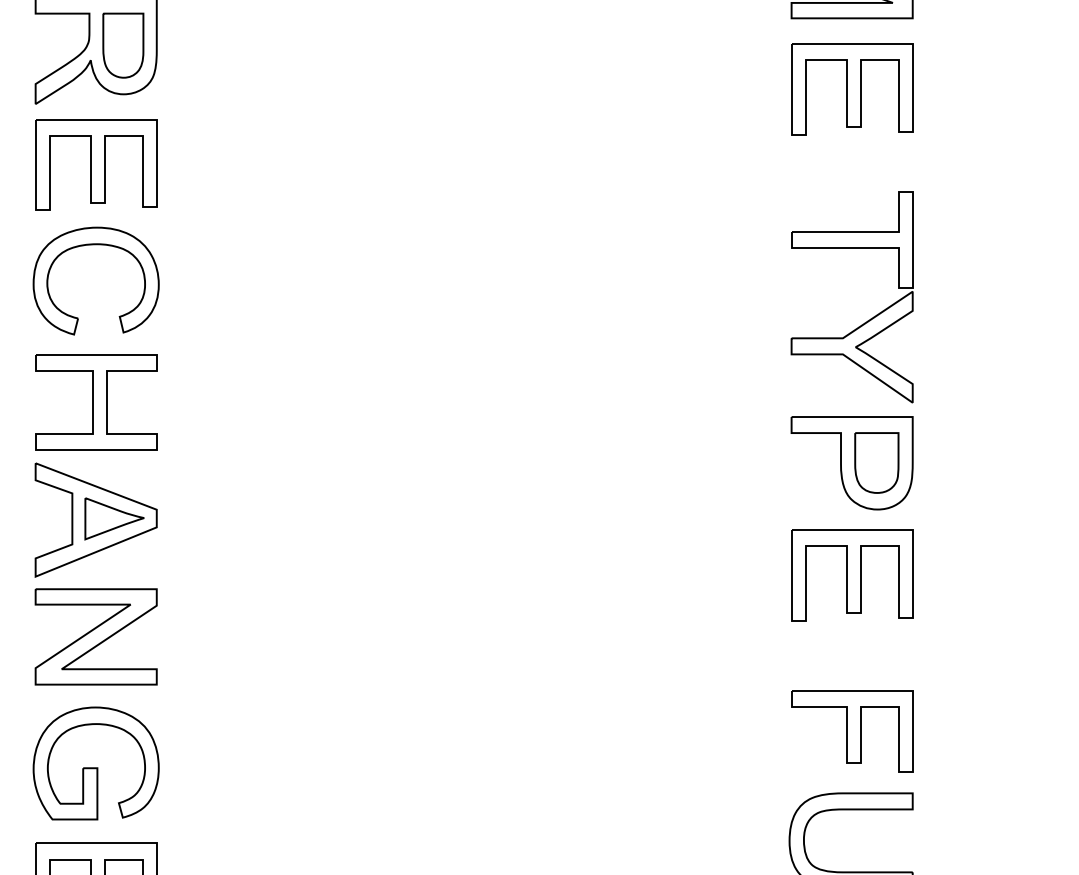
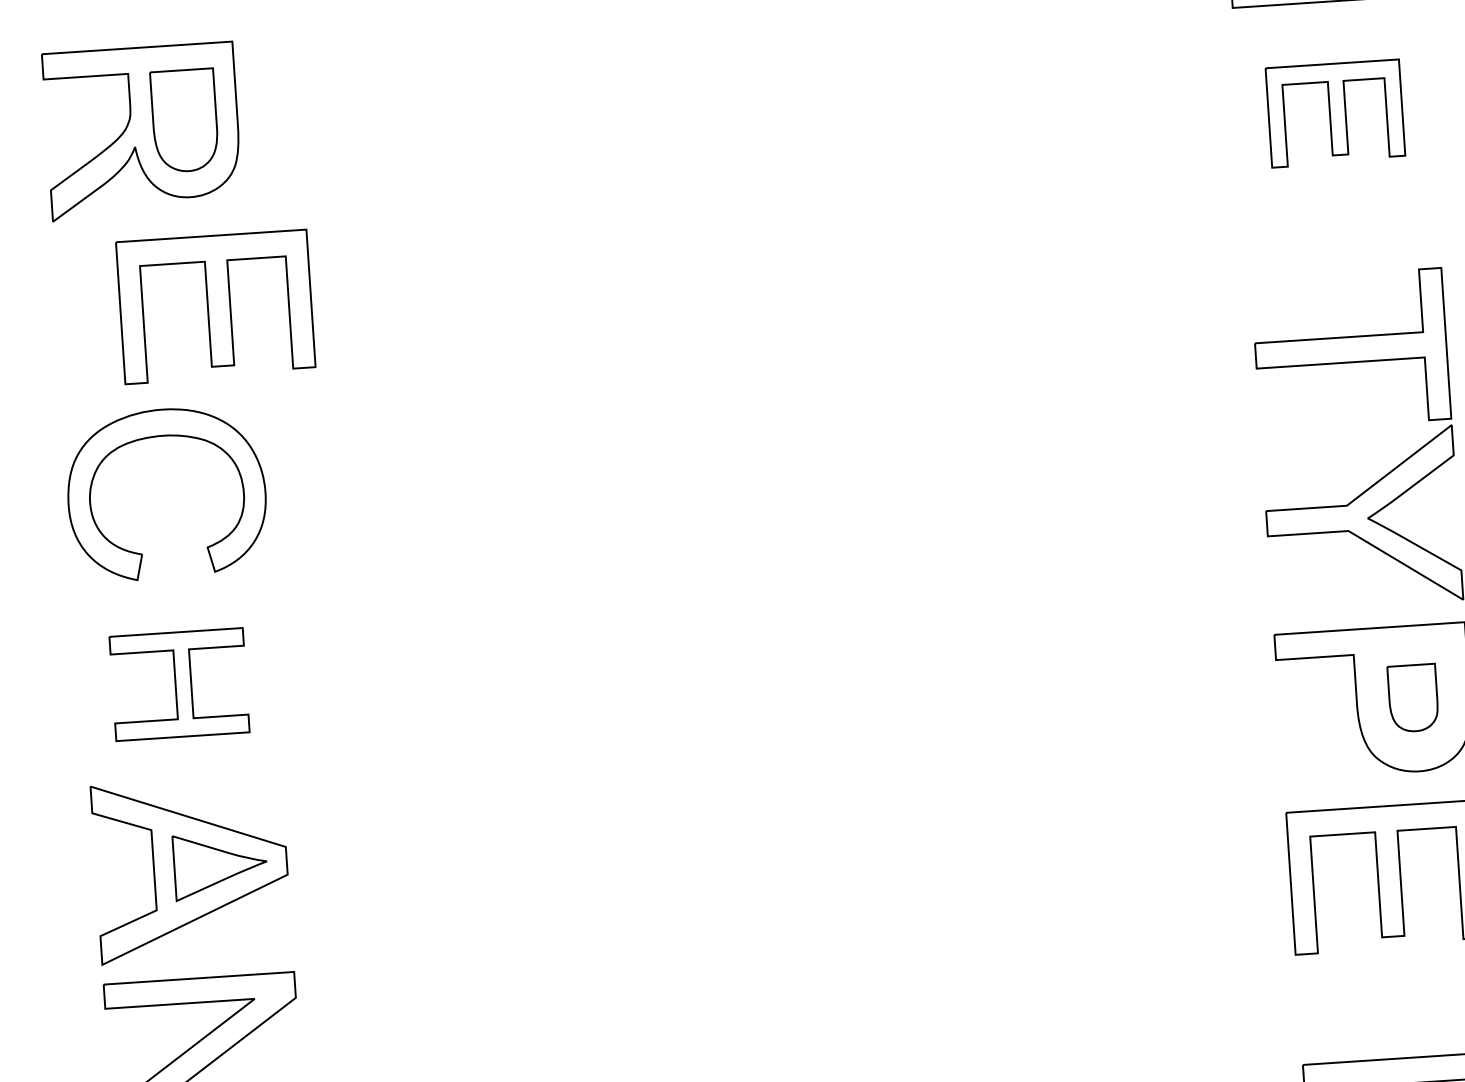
part: (852, 89) -> (1335, 113), size x0.7
part: (96, 164) -> (216, 306), moved
part: (96, 402) -> (179, 684), size x0.7
part: (876, 462) -> (1412, 697), size x0.7

